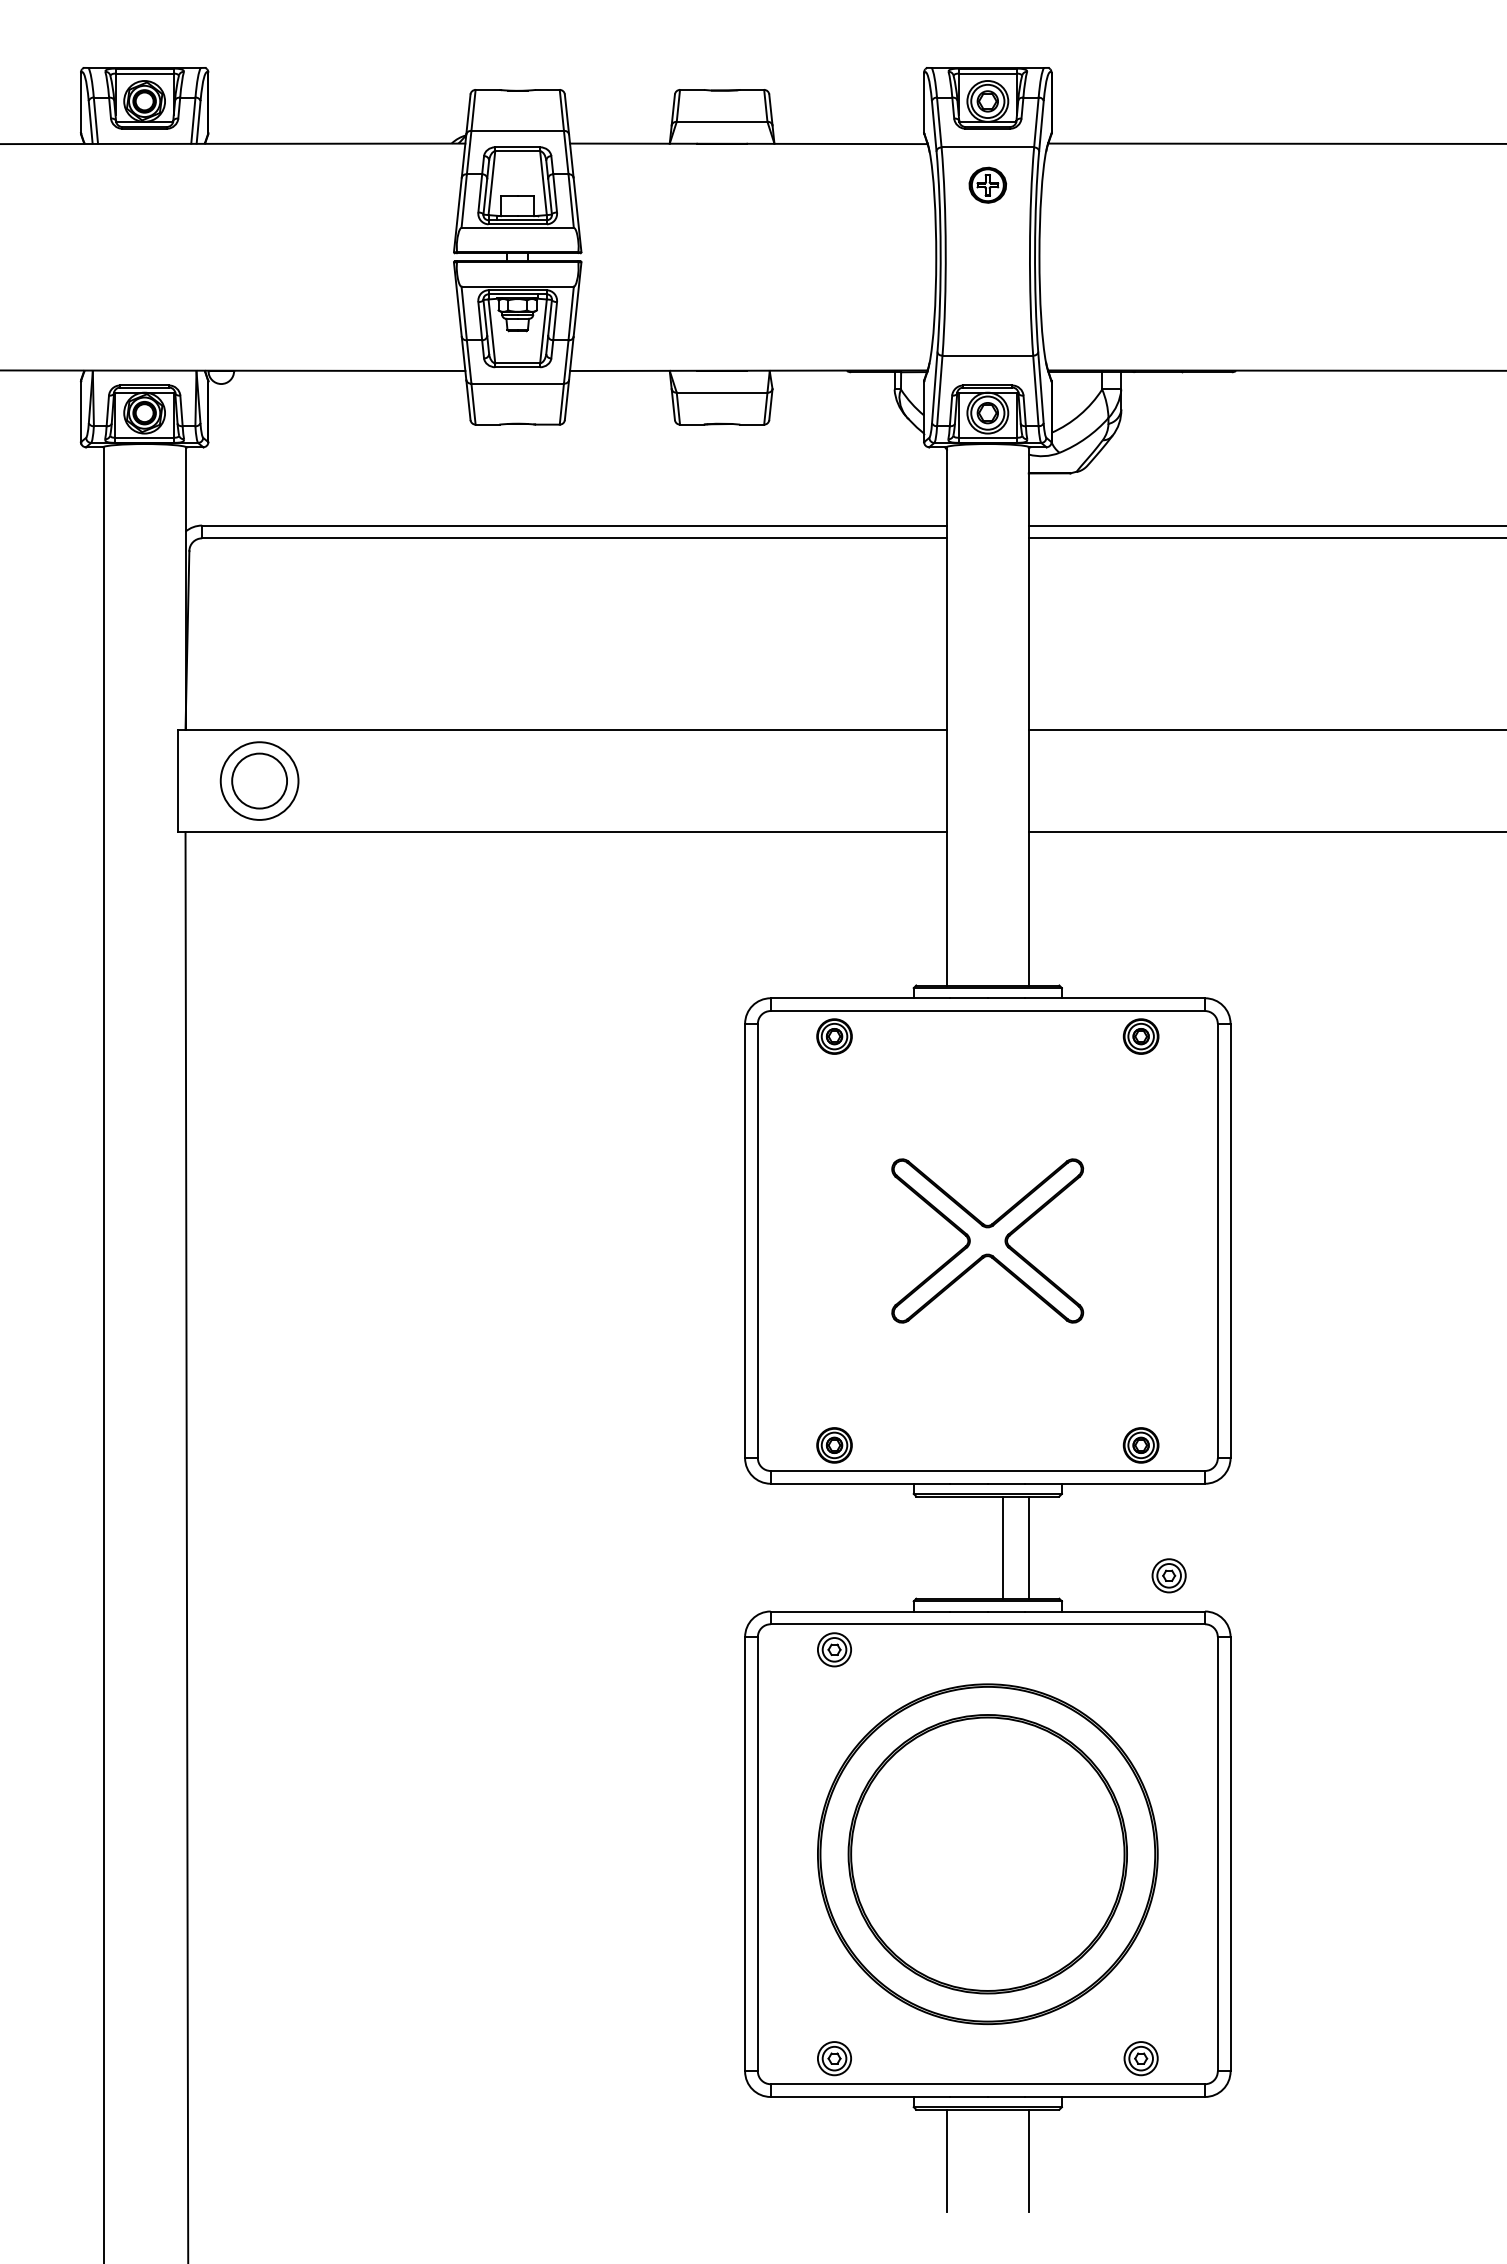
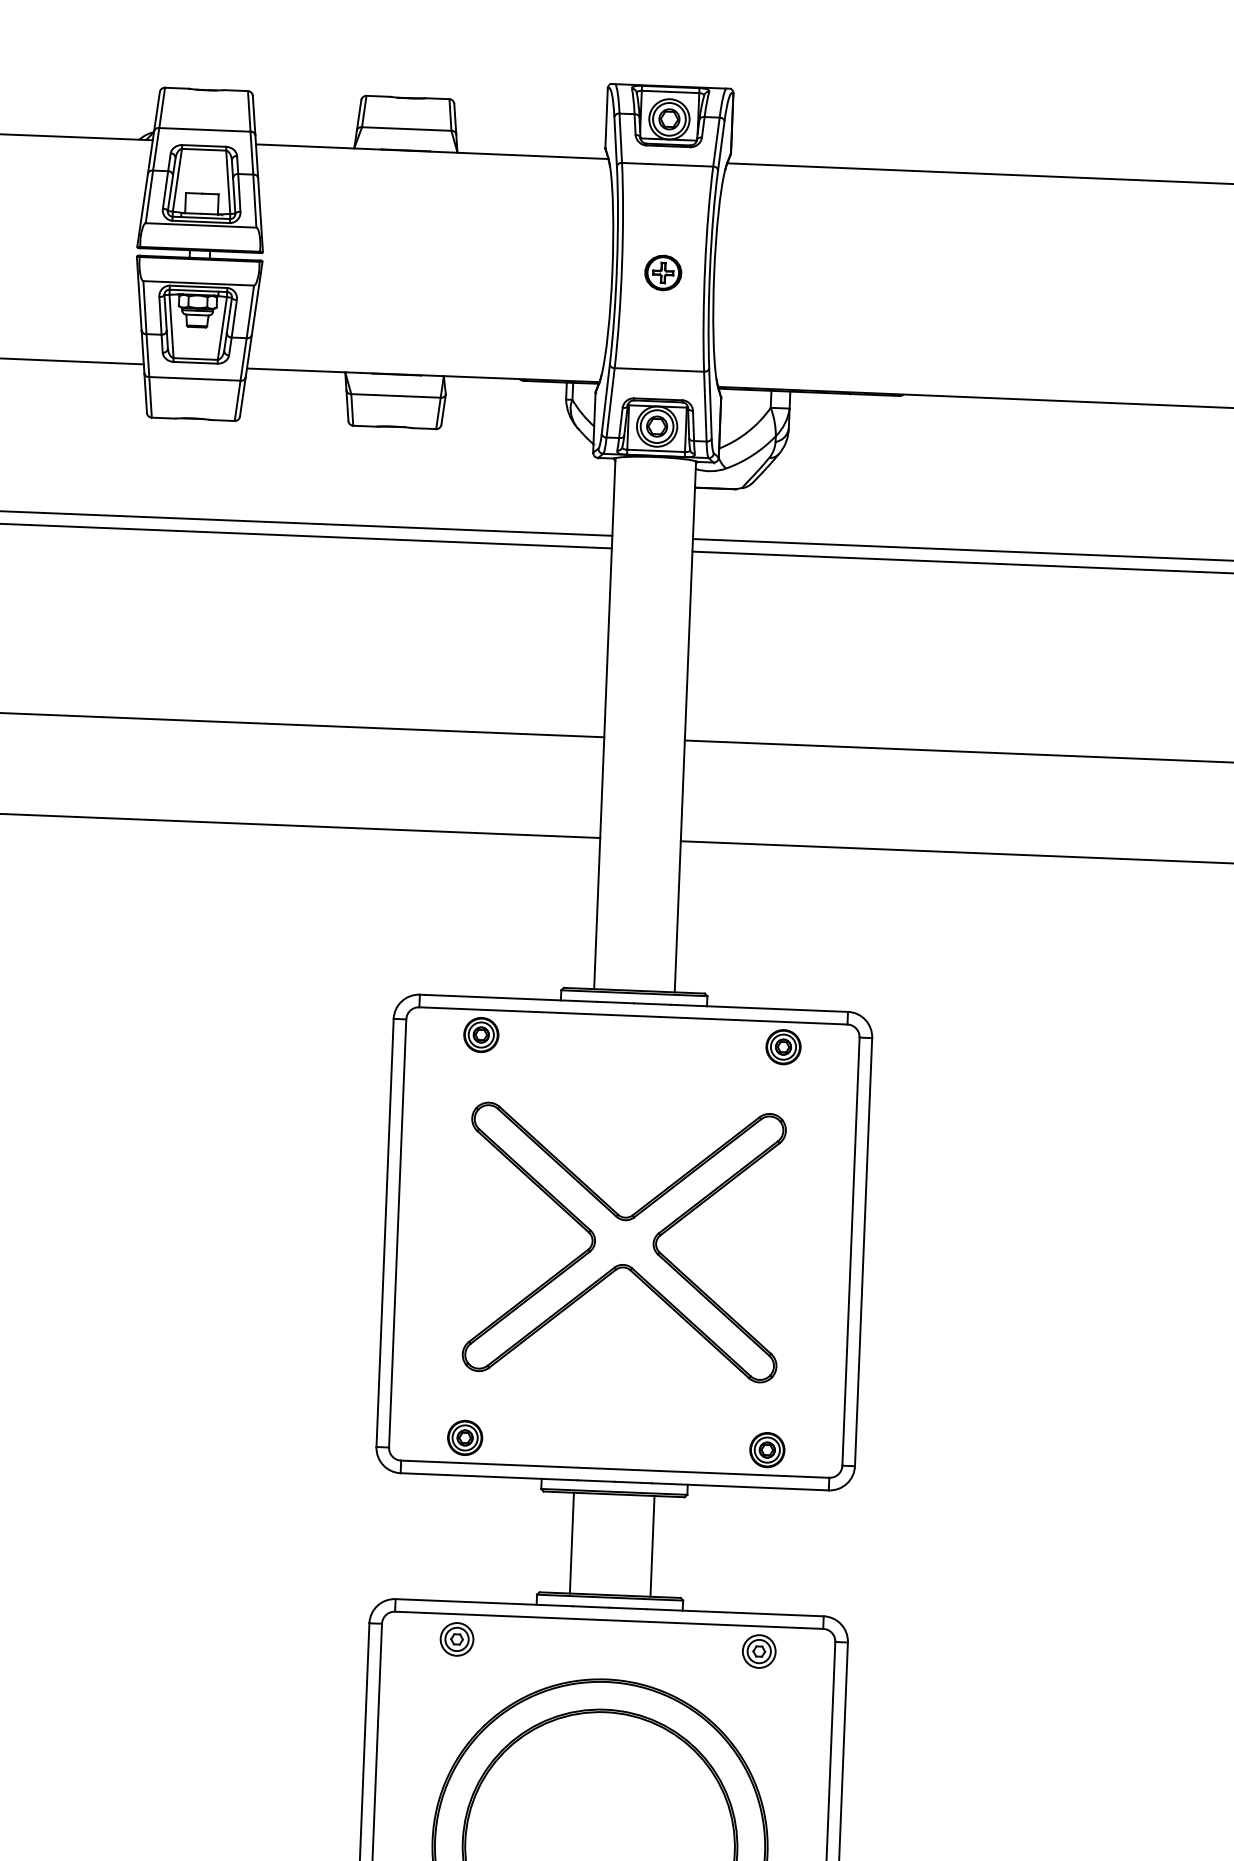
part: (987, 184) -> (662, 272), moved
part: (987, 1240) -> (624, 1242), size x1.67
line: (1002, 1547) -> (571, 1543), moved
part: (1168, 1575) -> (758, 1651), moved

